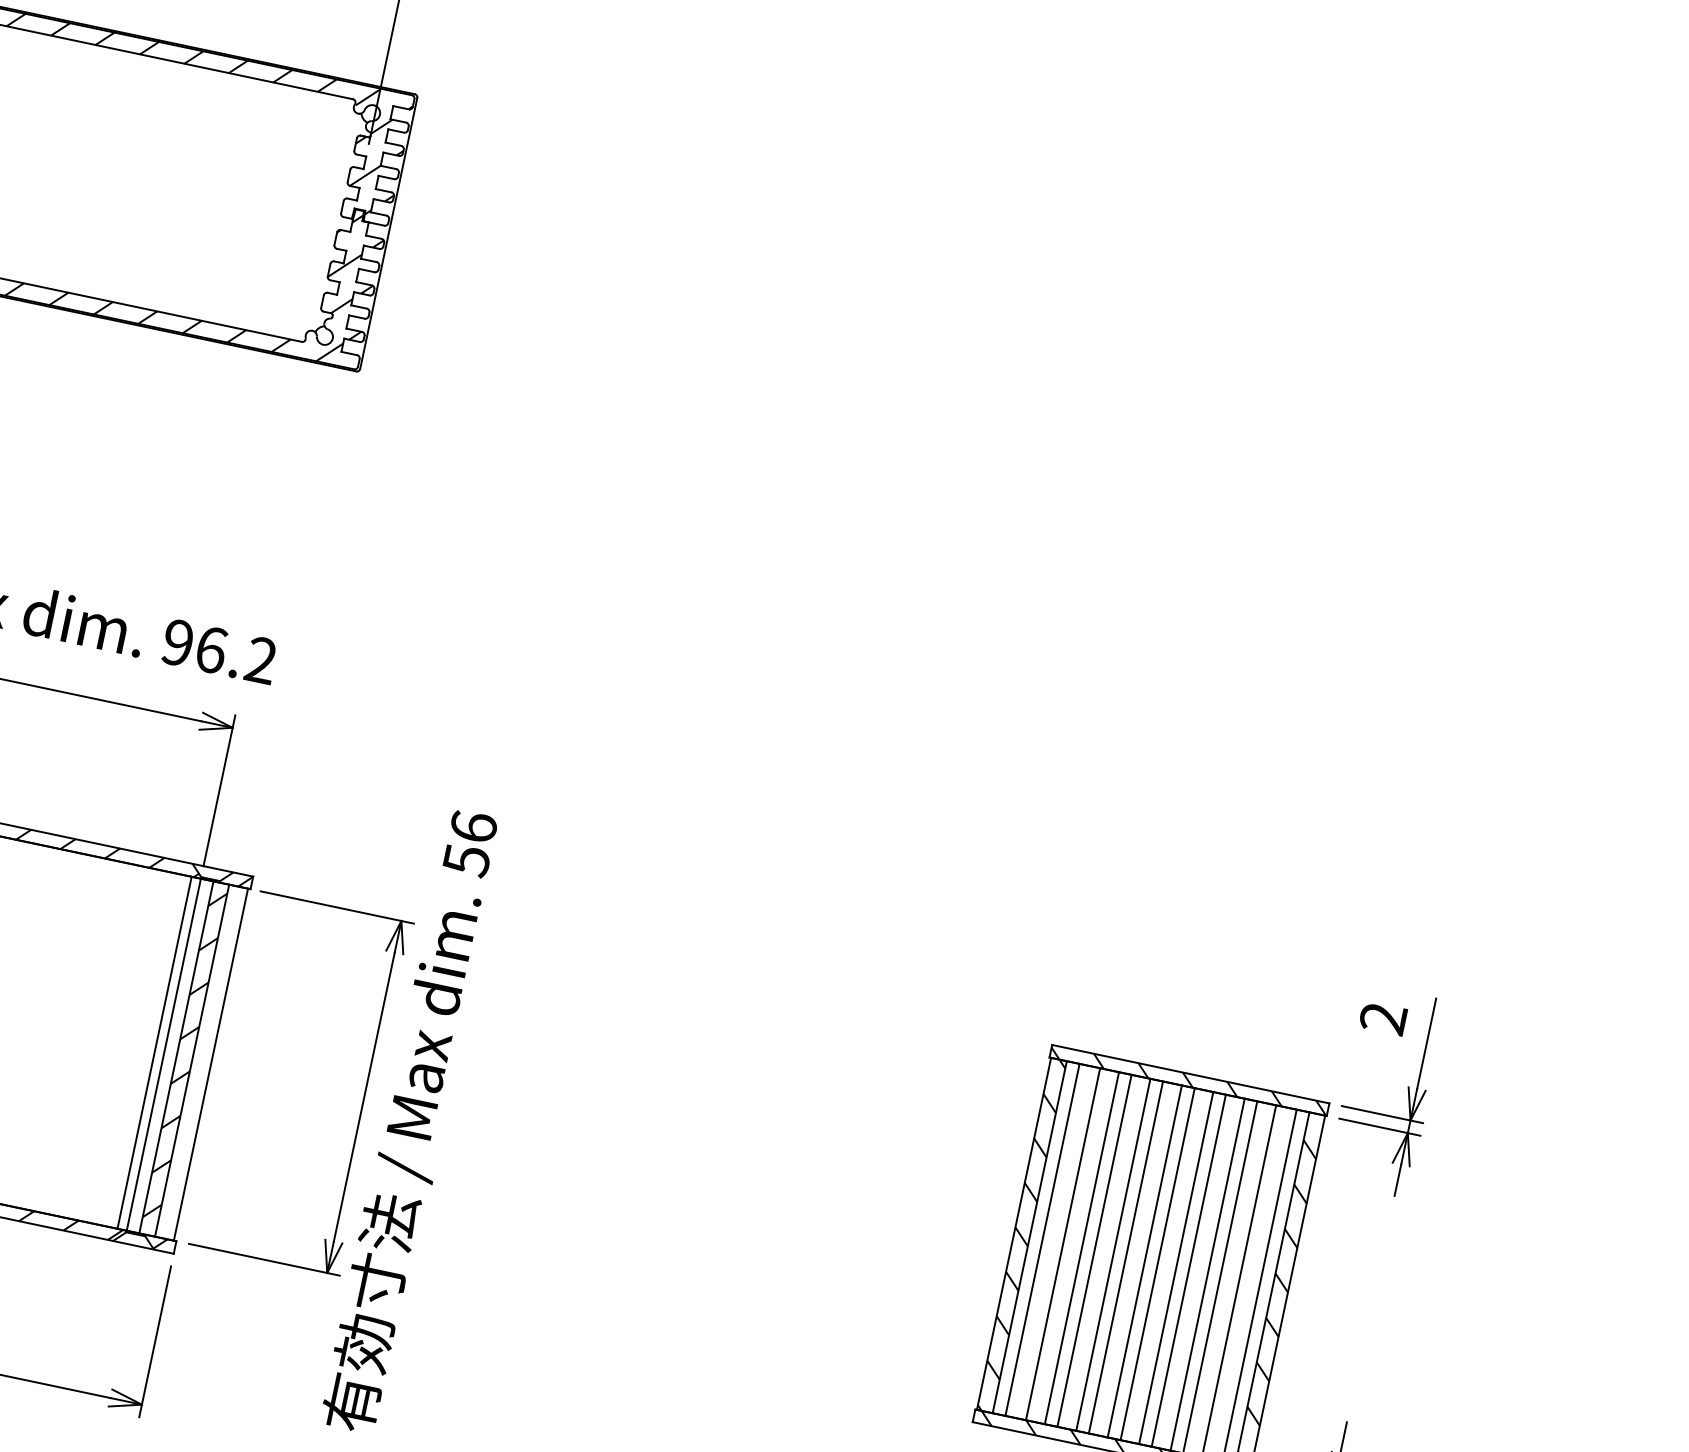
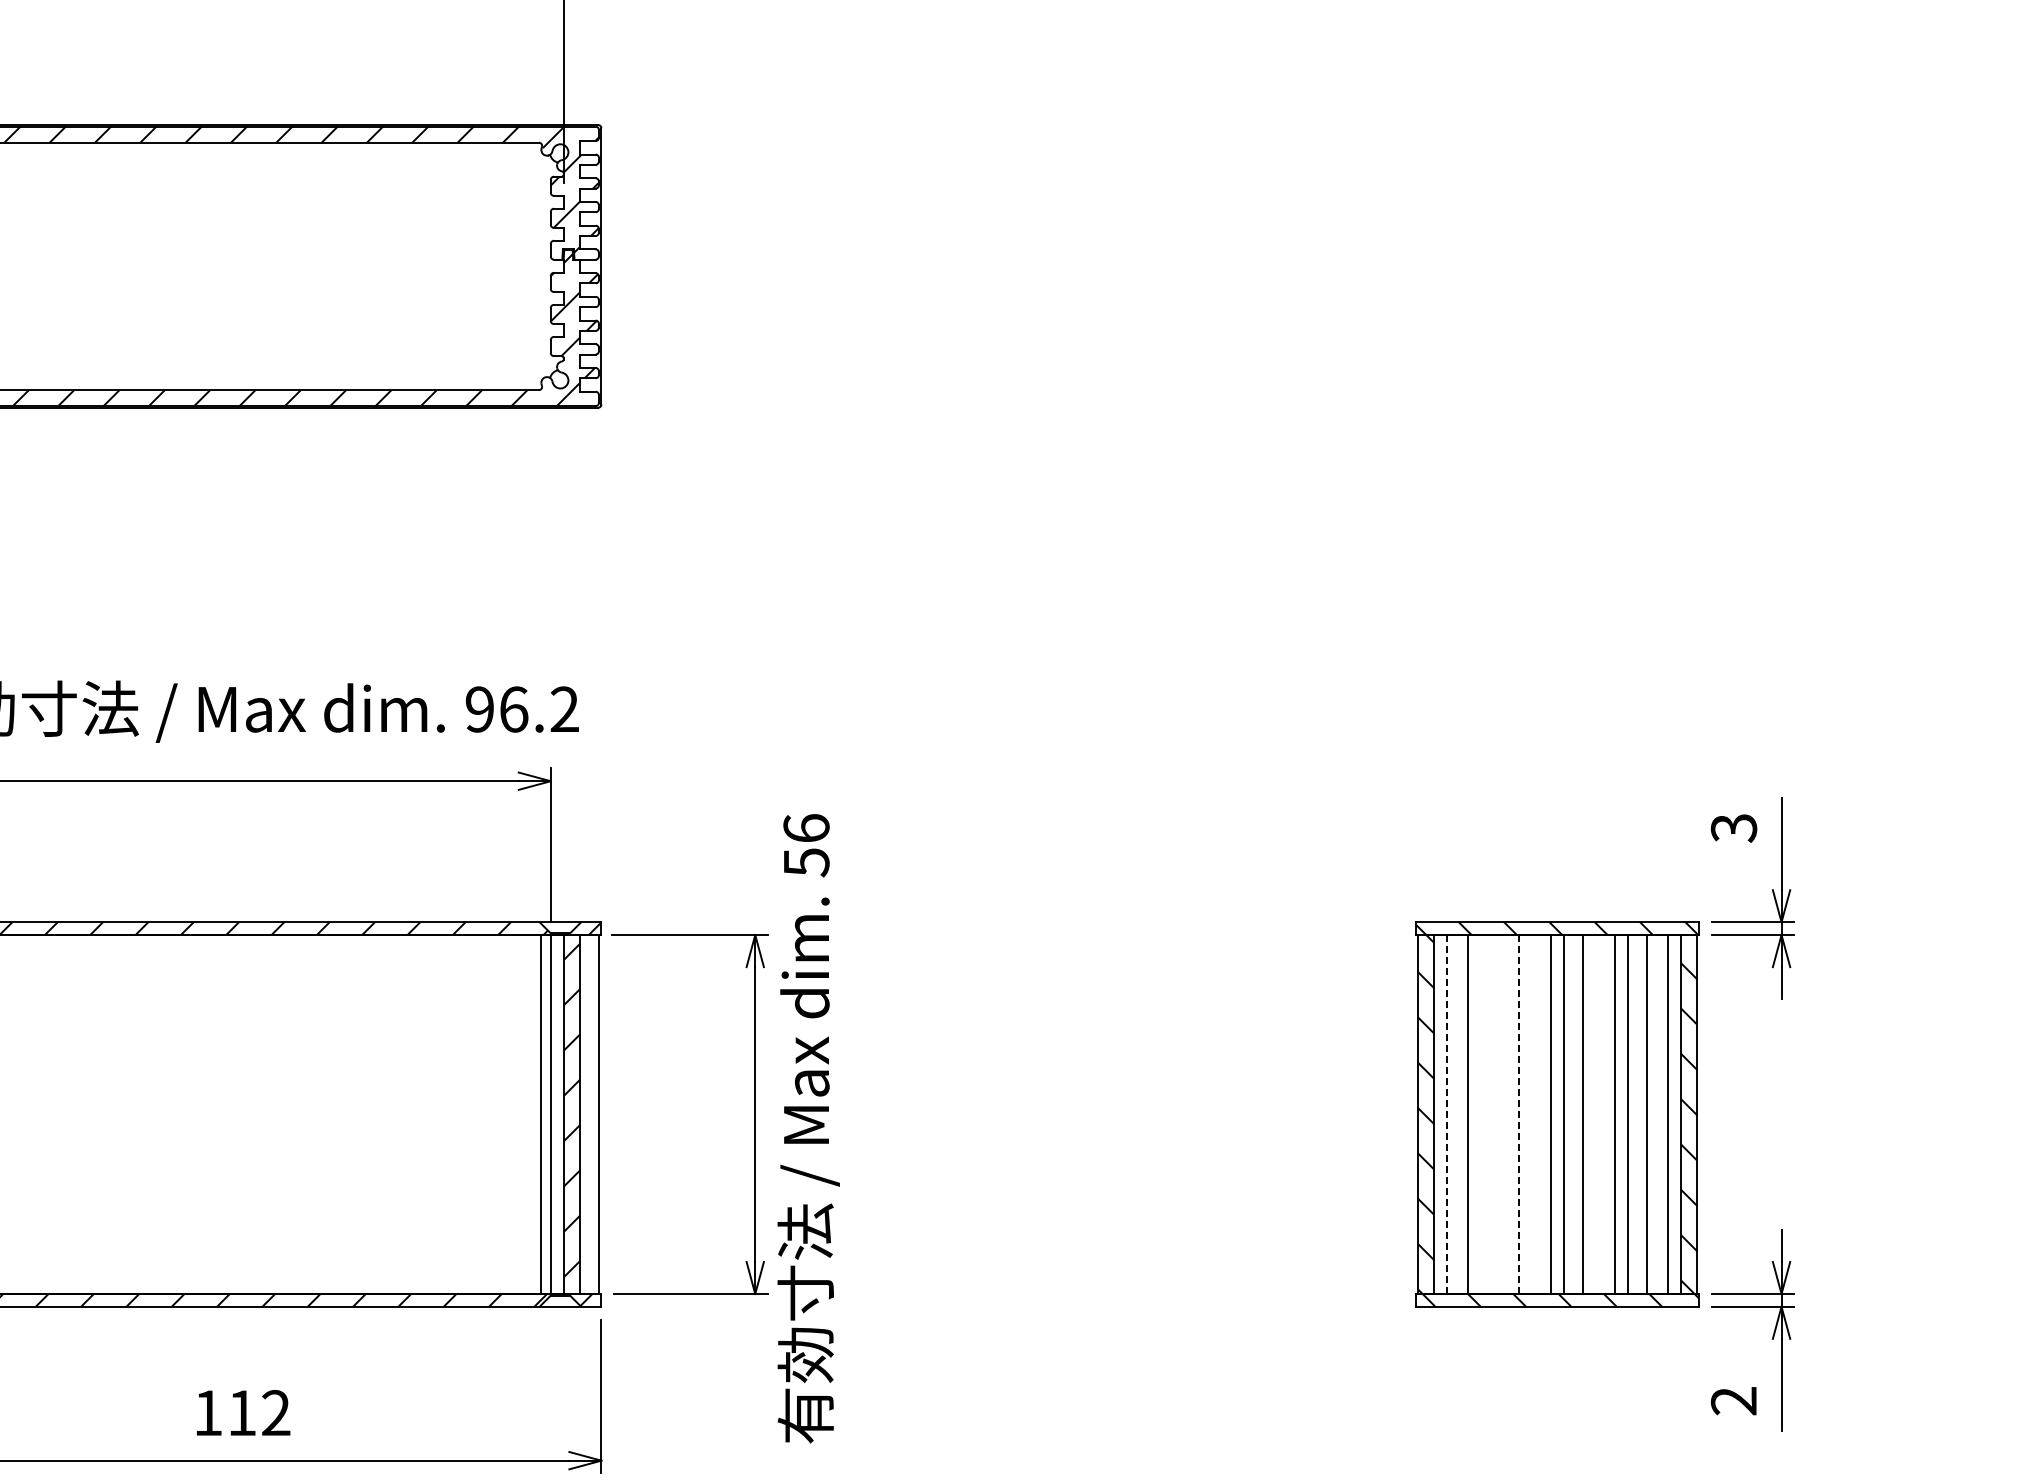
text: (1383, 1018) -> (1734, 828), 2 -> 3
line: (1042, 1239) -> (1446, 1114), solid -> dashed
line: (1082, 1248) -> (1487, 1114), removed
line: (1094, 1250) -> (1499, 1114), removed
line: (1113, 1254) -> (1519, 1114), solid -> dashed
line: (1125, 1257) -> (1531, 1114), removed
line: (1188, 1270) -> (1595, 1114), removed

